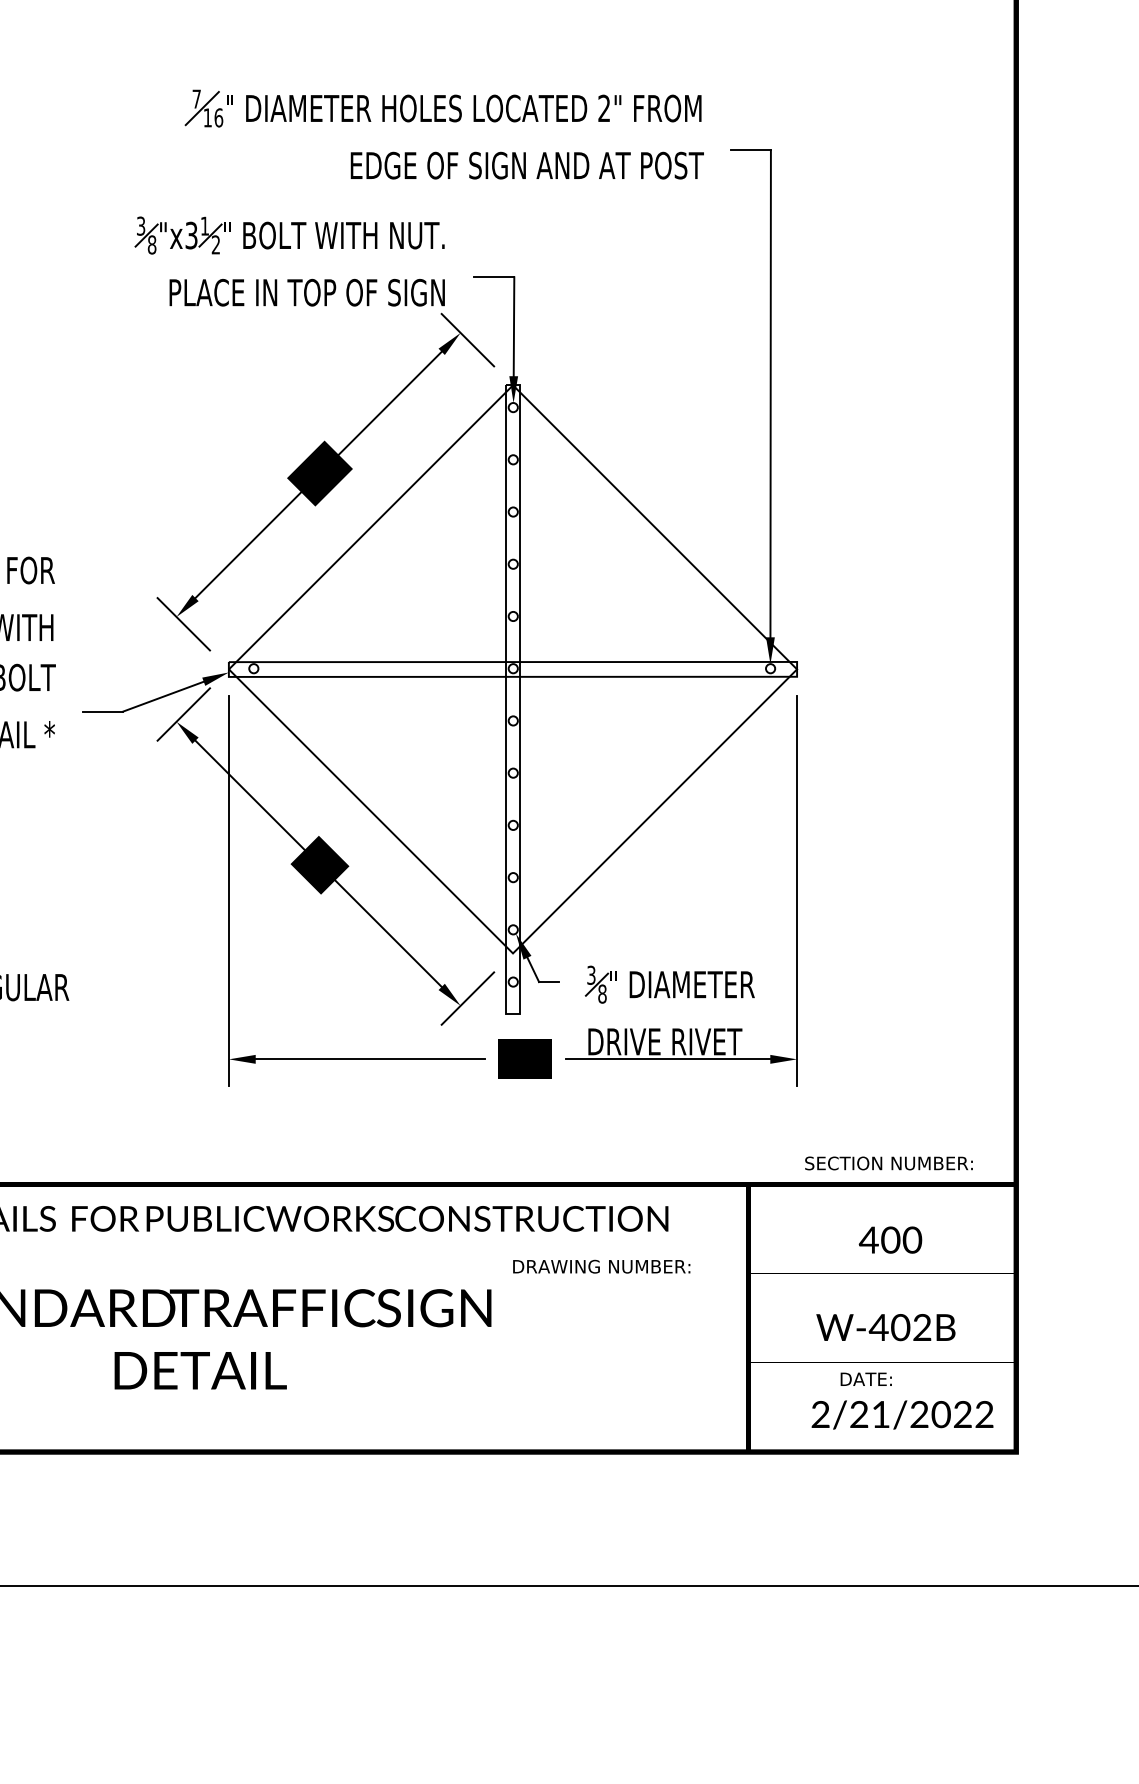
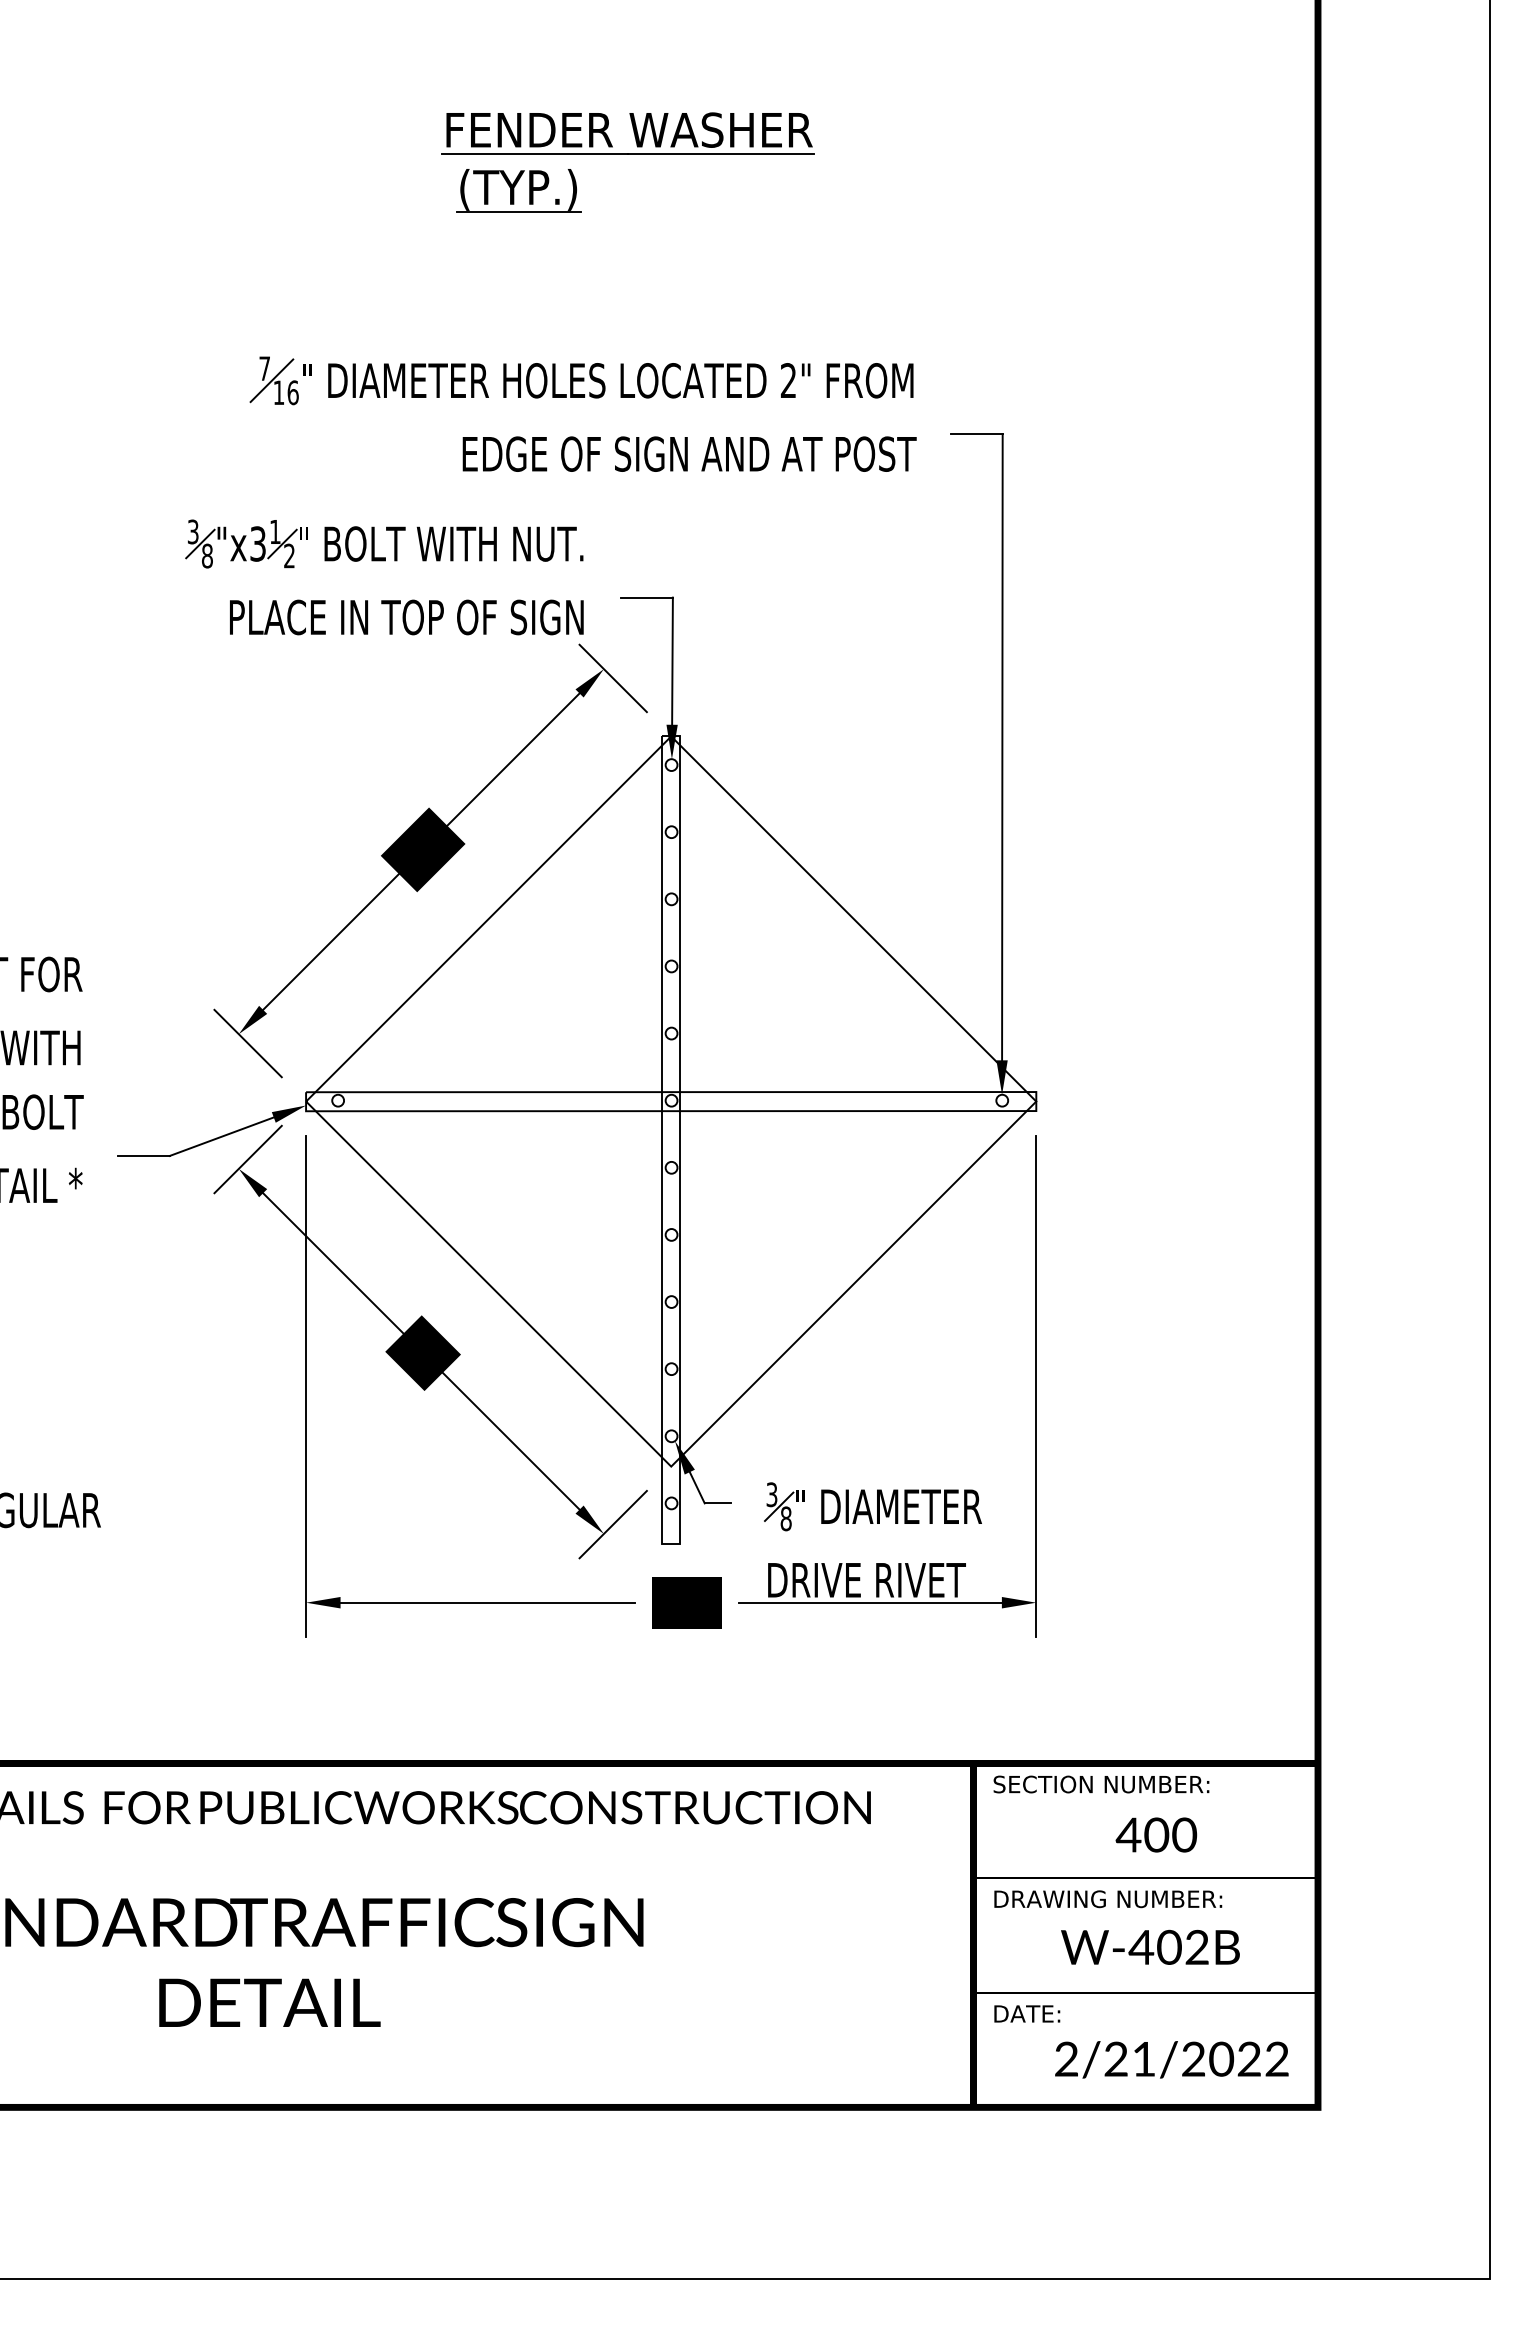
text: (889, 1163) -> (1101, 1784), moved
text: (601, 1266) -> (1108, 1899), moved
text: (866, 1378) -> (1027, 2013), moved

